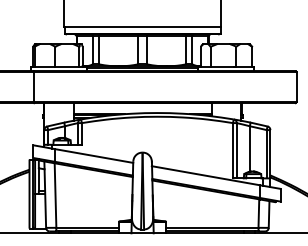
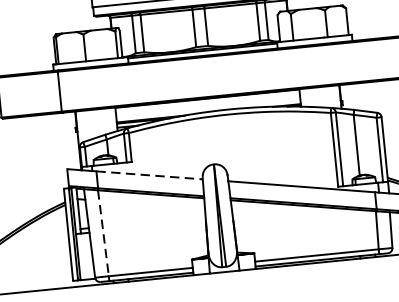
line: (94, 156) -> (150, 175), solid -> dashed
line: (55, 196) -> (103, 234), solid -> dashed

